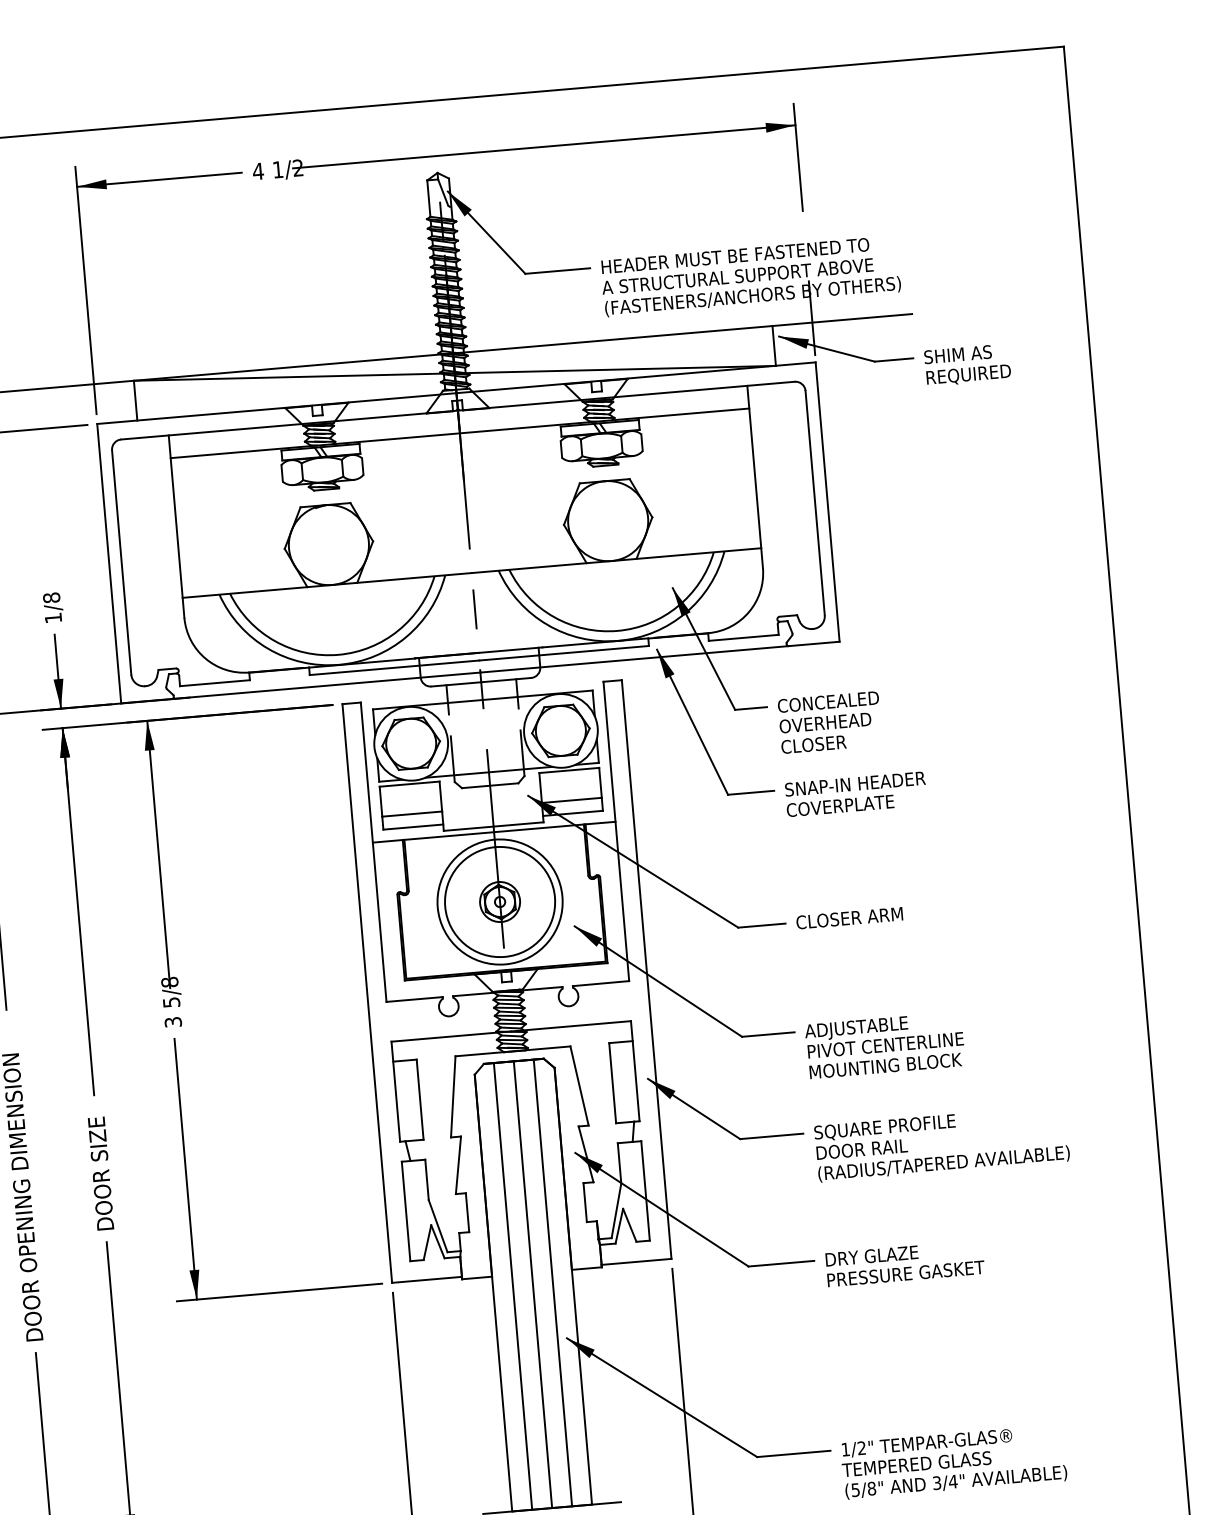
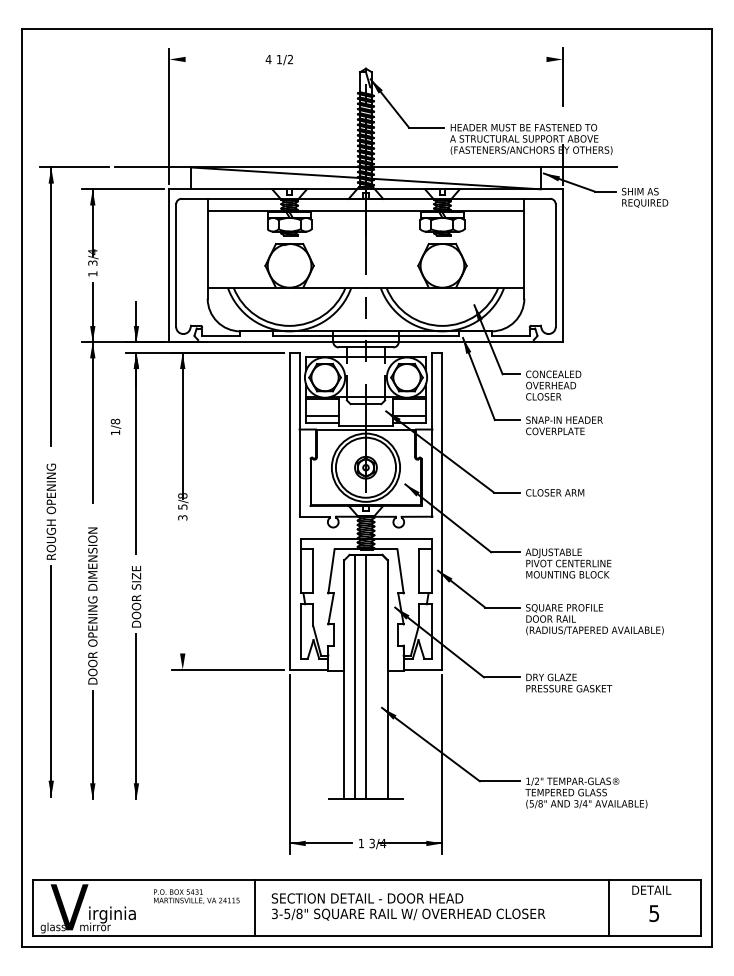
line: (543, 146) -> (424, 59), removed
line: (159, 179) -> (214, 59), removed
text: (52, 606) -> (115, 426), moved
line: (185, 1167) -> (182, 597), removed
line: (552, 1281) -> (376, 676), removed

